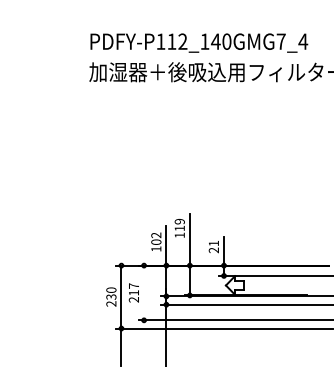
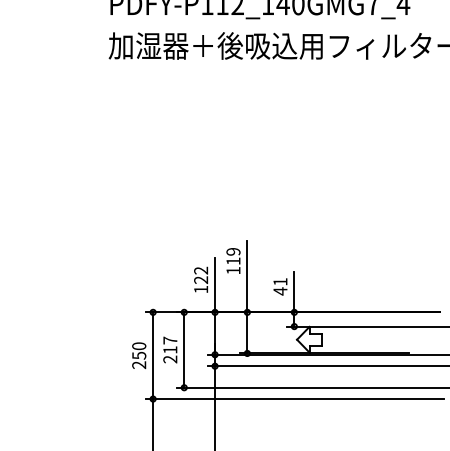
text: (156, 241) -> (201, 279), 102 -> 122
text: (213, 250) -> (279, 291), 21 -> 41
line: (144, 292) -> (184, 349), added
text: (110, 296) -> (137, 354), 230 -> 250

